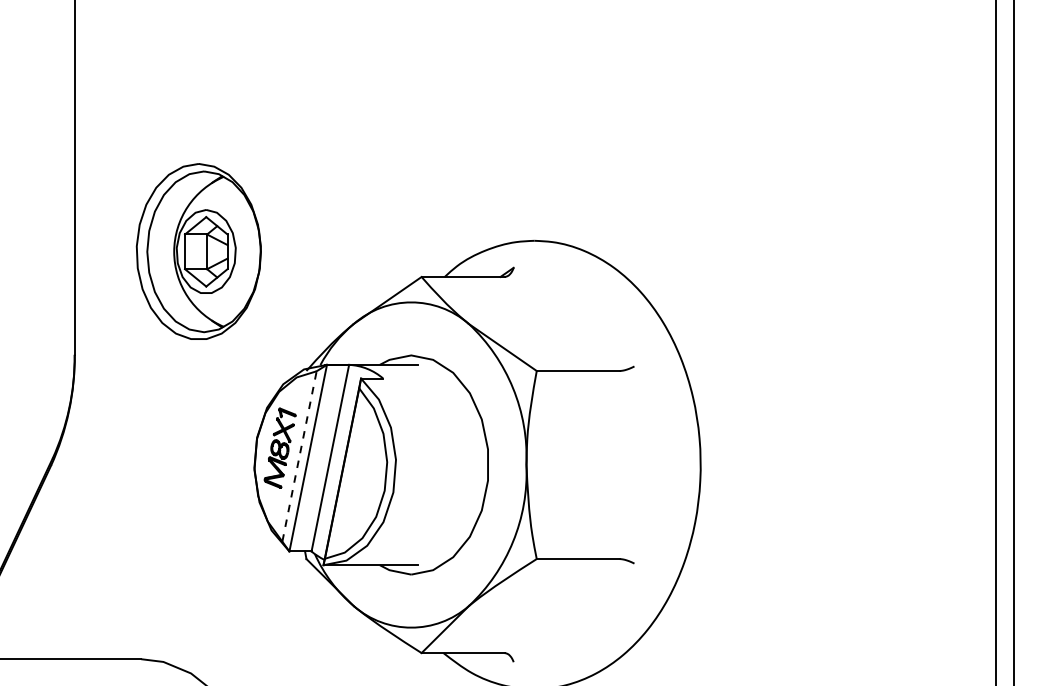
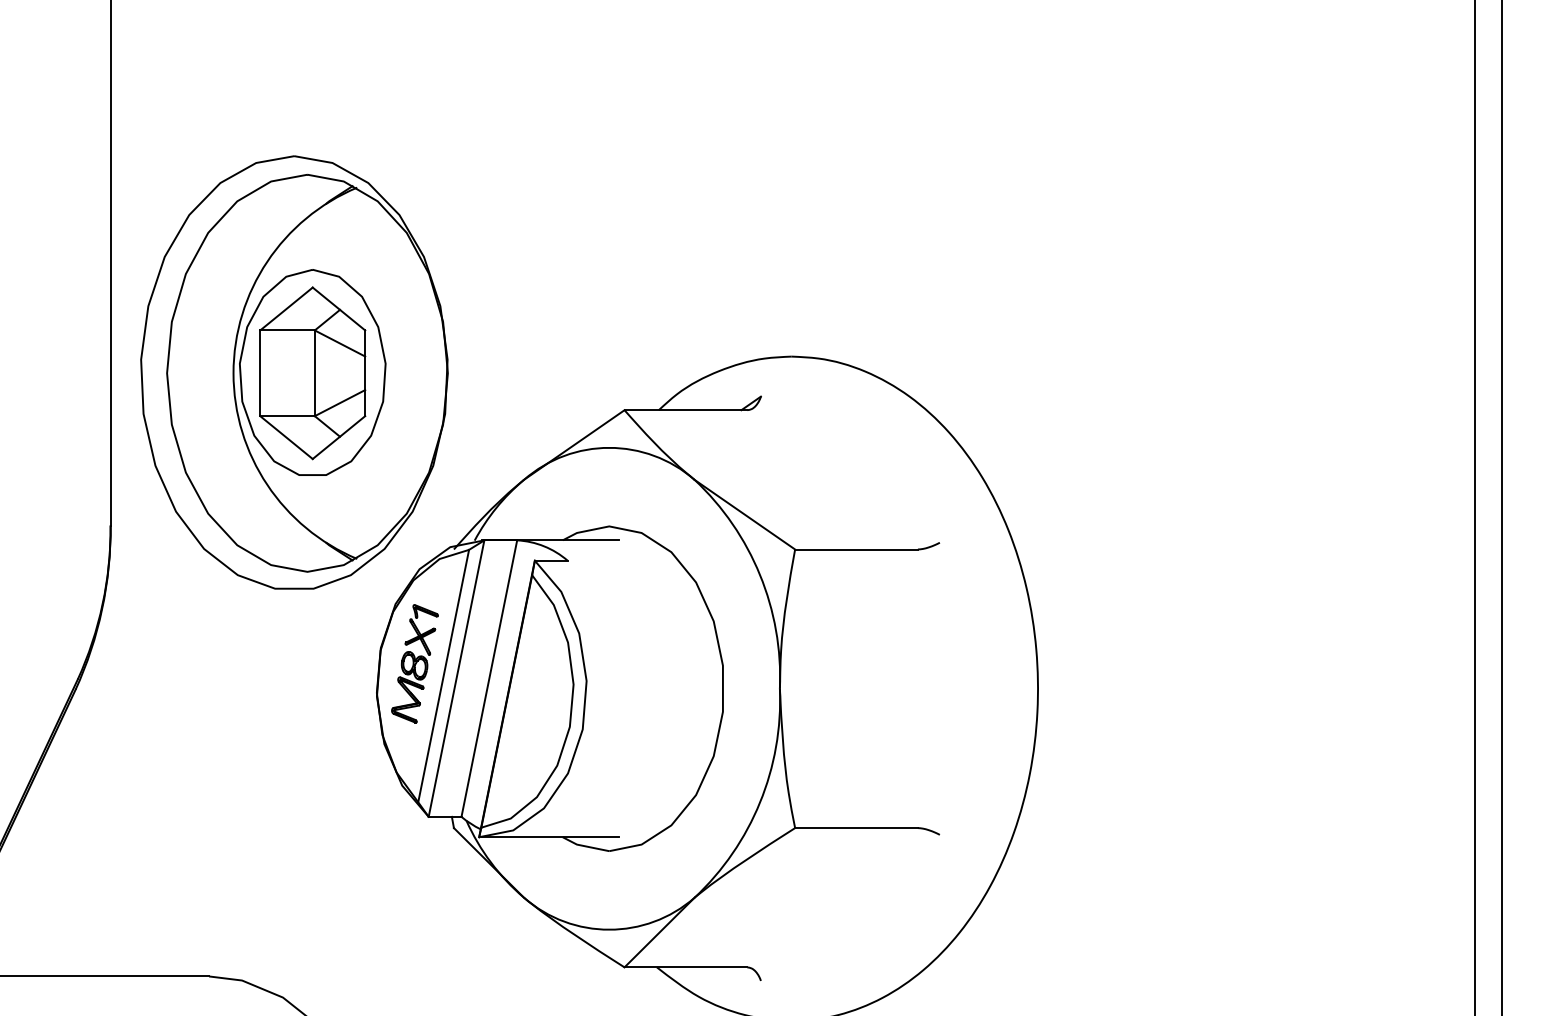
part: (198, 251) -> (293, 372), size x1.67
line: (299, 456) -> (443, 676), dashed -> solid

